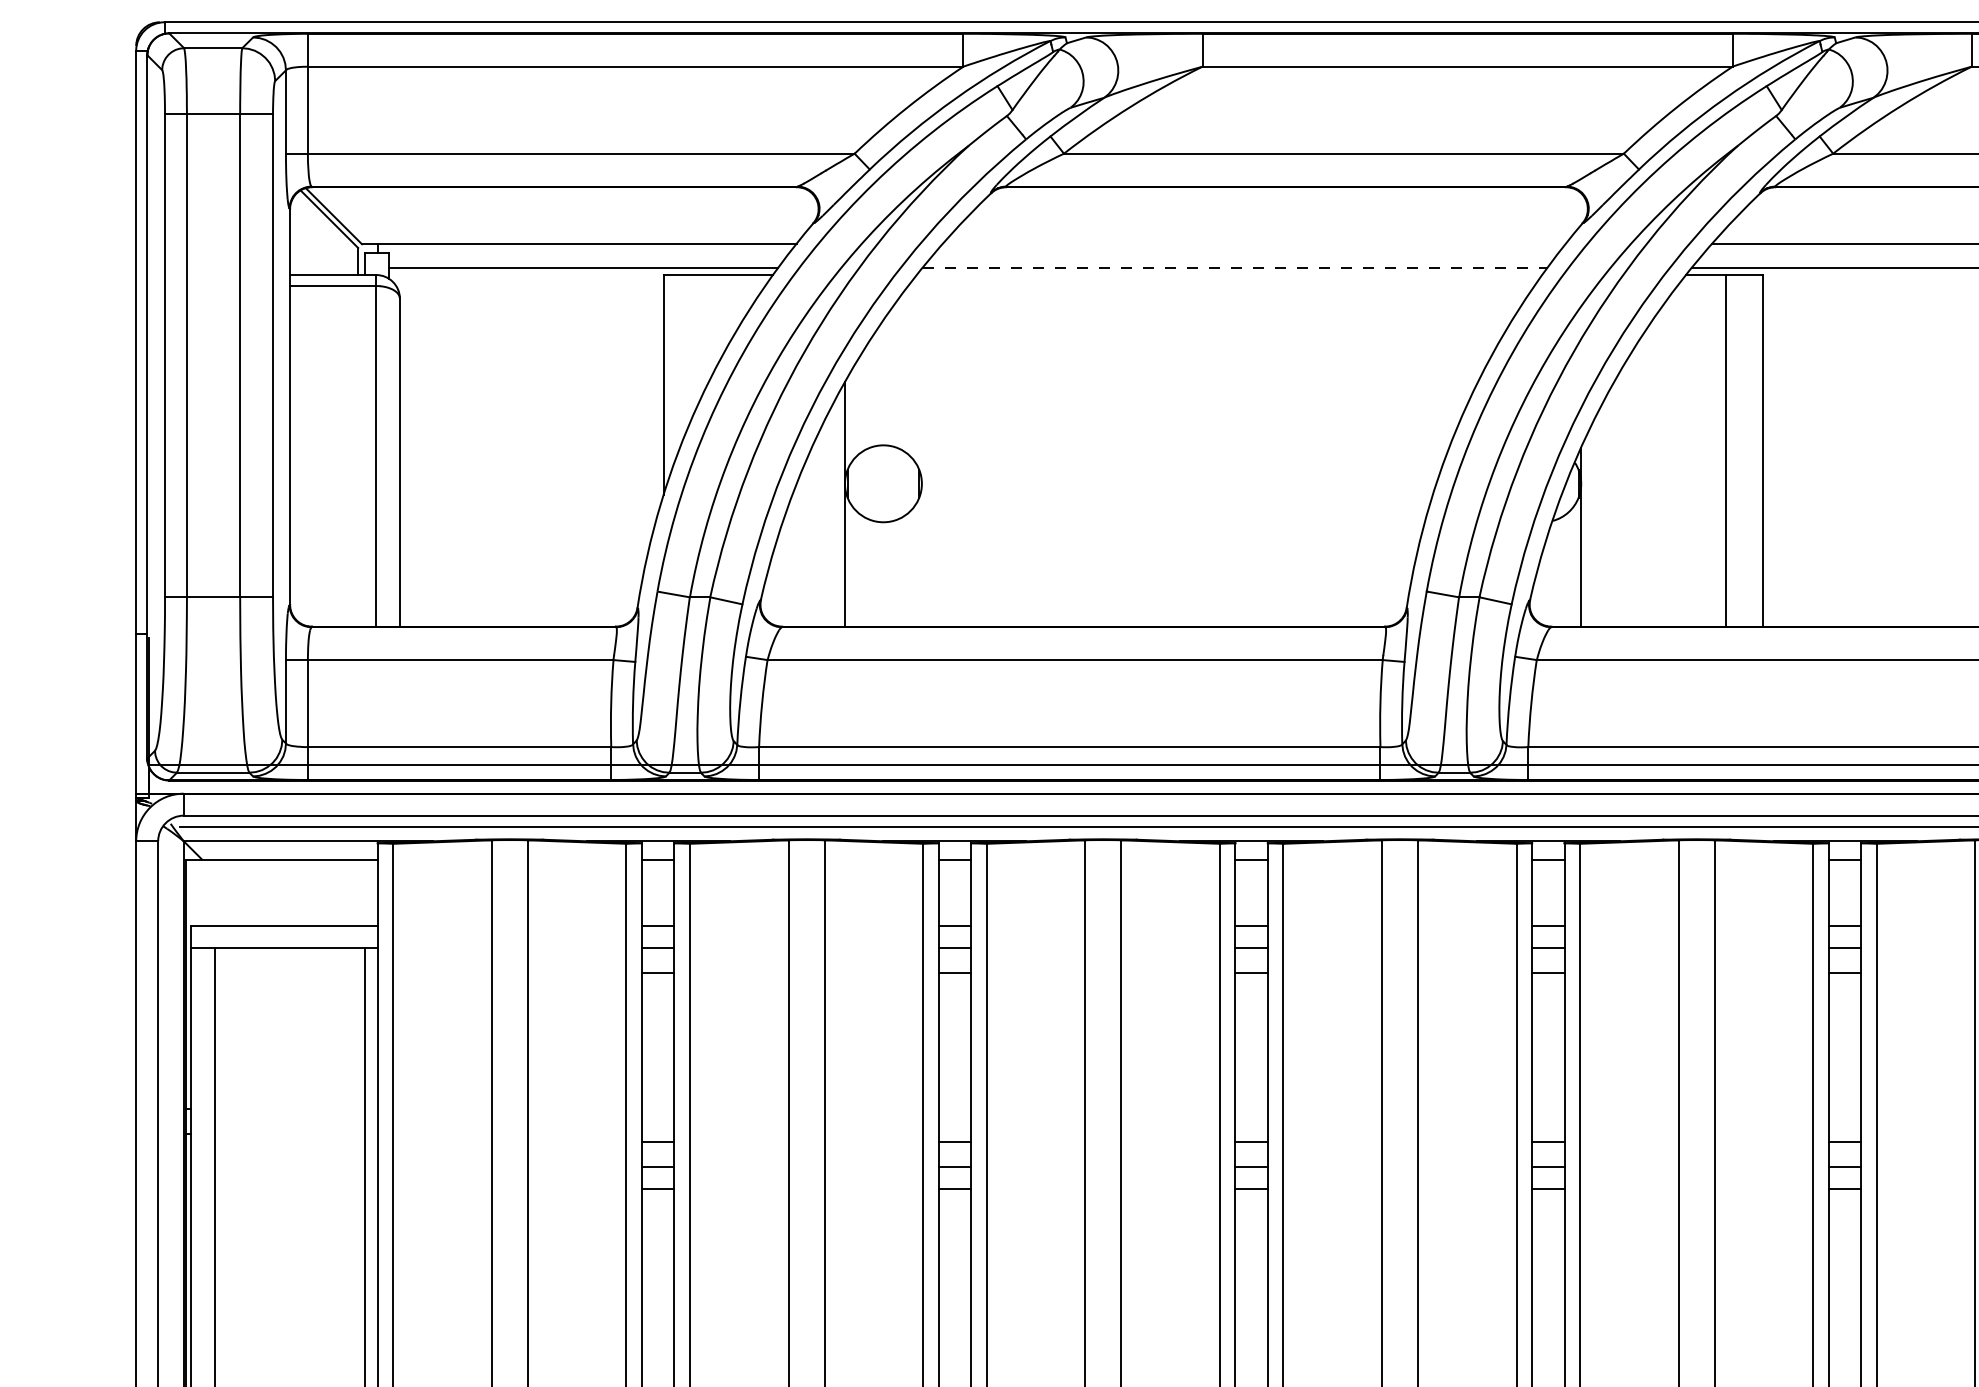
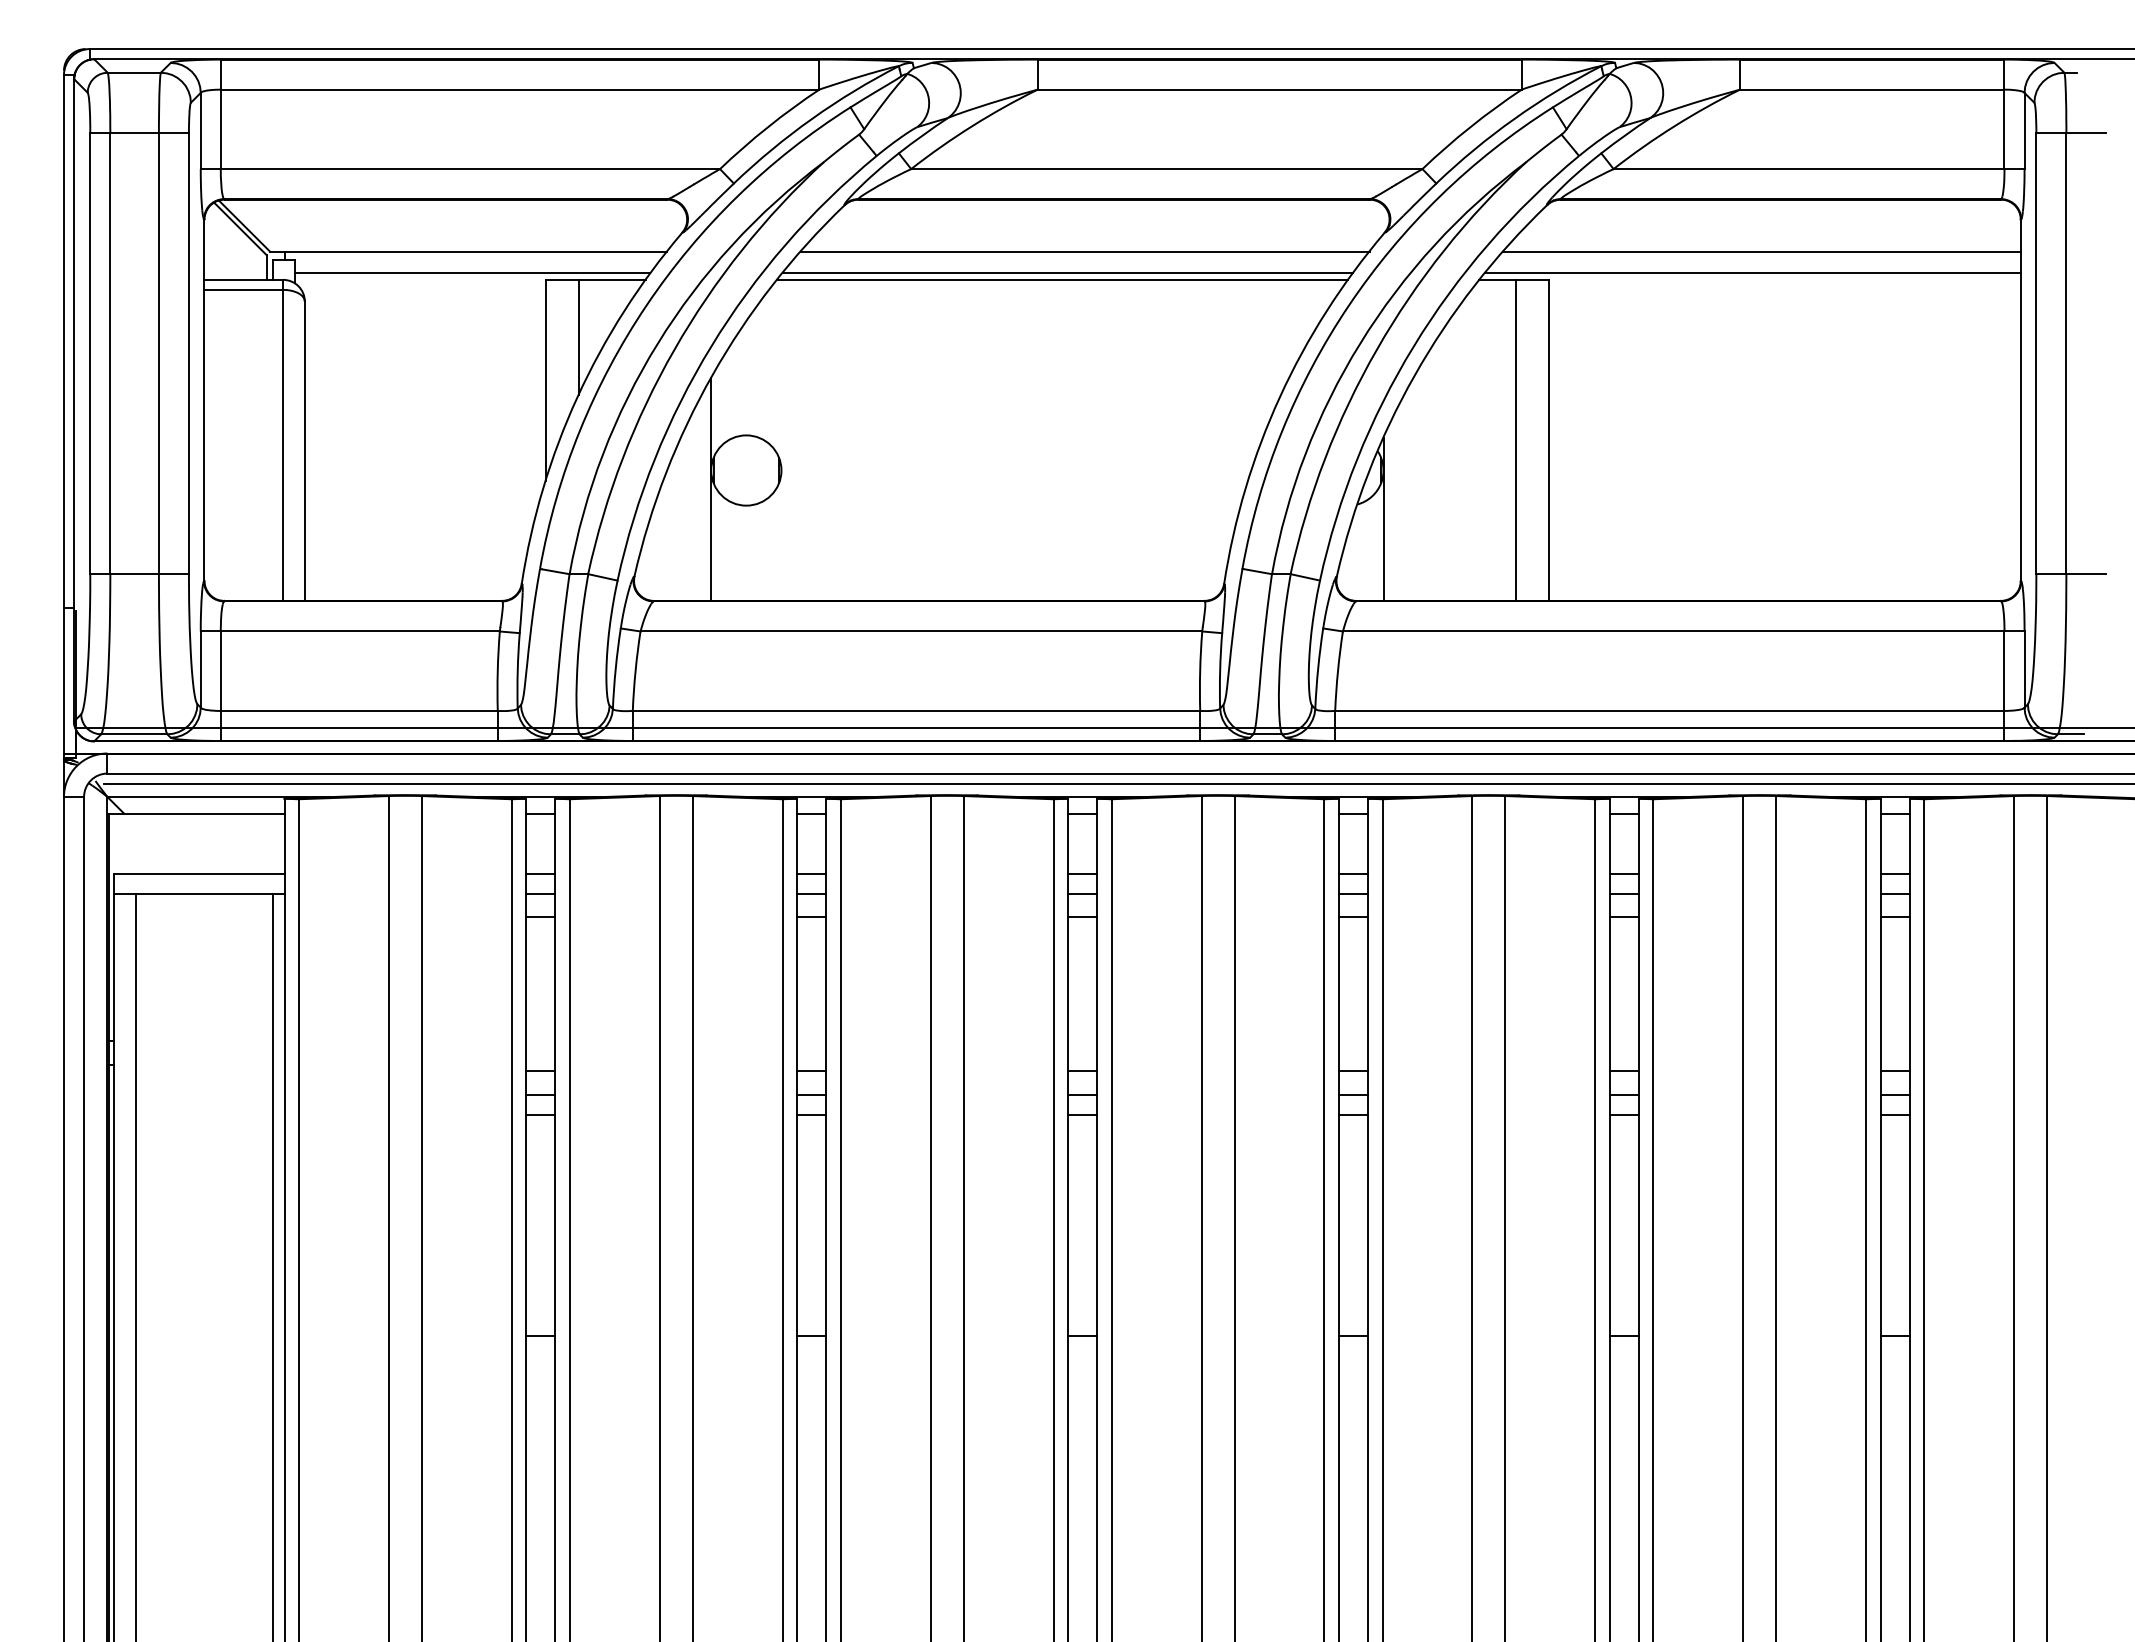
line: (1253, 243) -> (1084, 251), added
line: (1236, 268) -> (1068, 273), dashed -> solid
line: (1229, 274) -> (1062, 279), added
line: (699, 337) -> (578, 336), added

